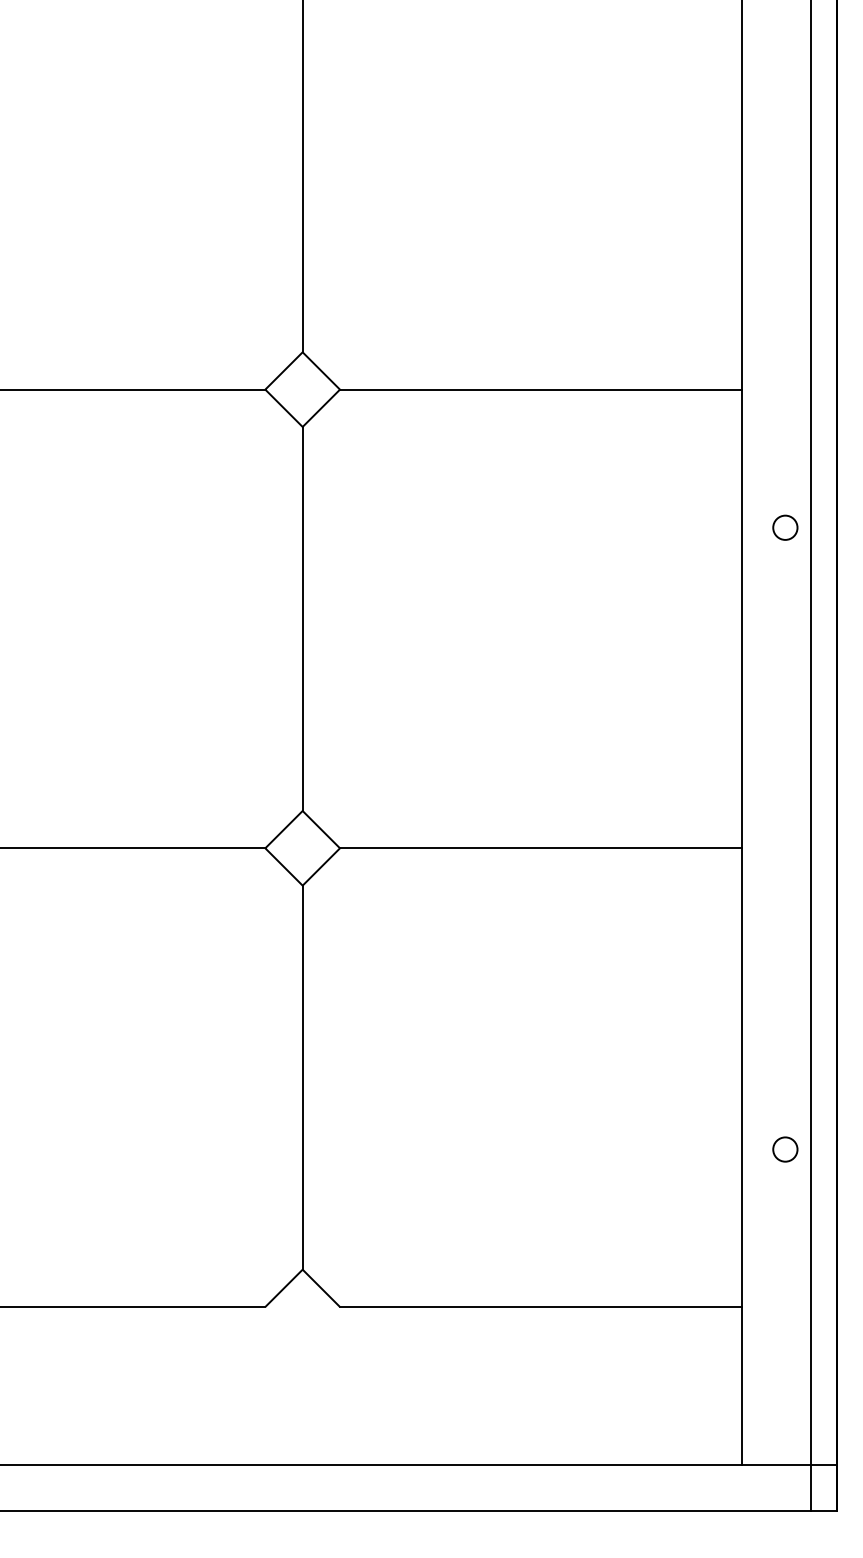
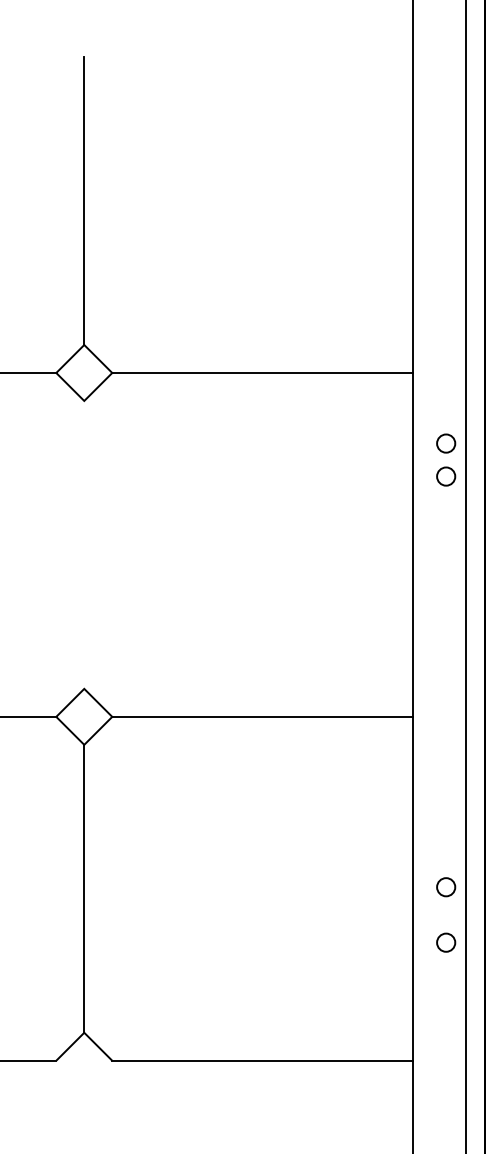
circle: (785, 483) -> (446, 443), added
line: (302, 618) -> (84, 544), removed
circle: (785, 1075) -> (446, 887), added

